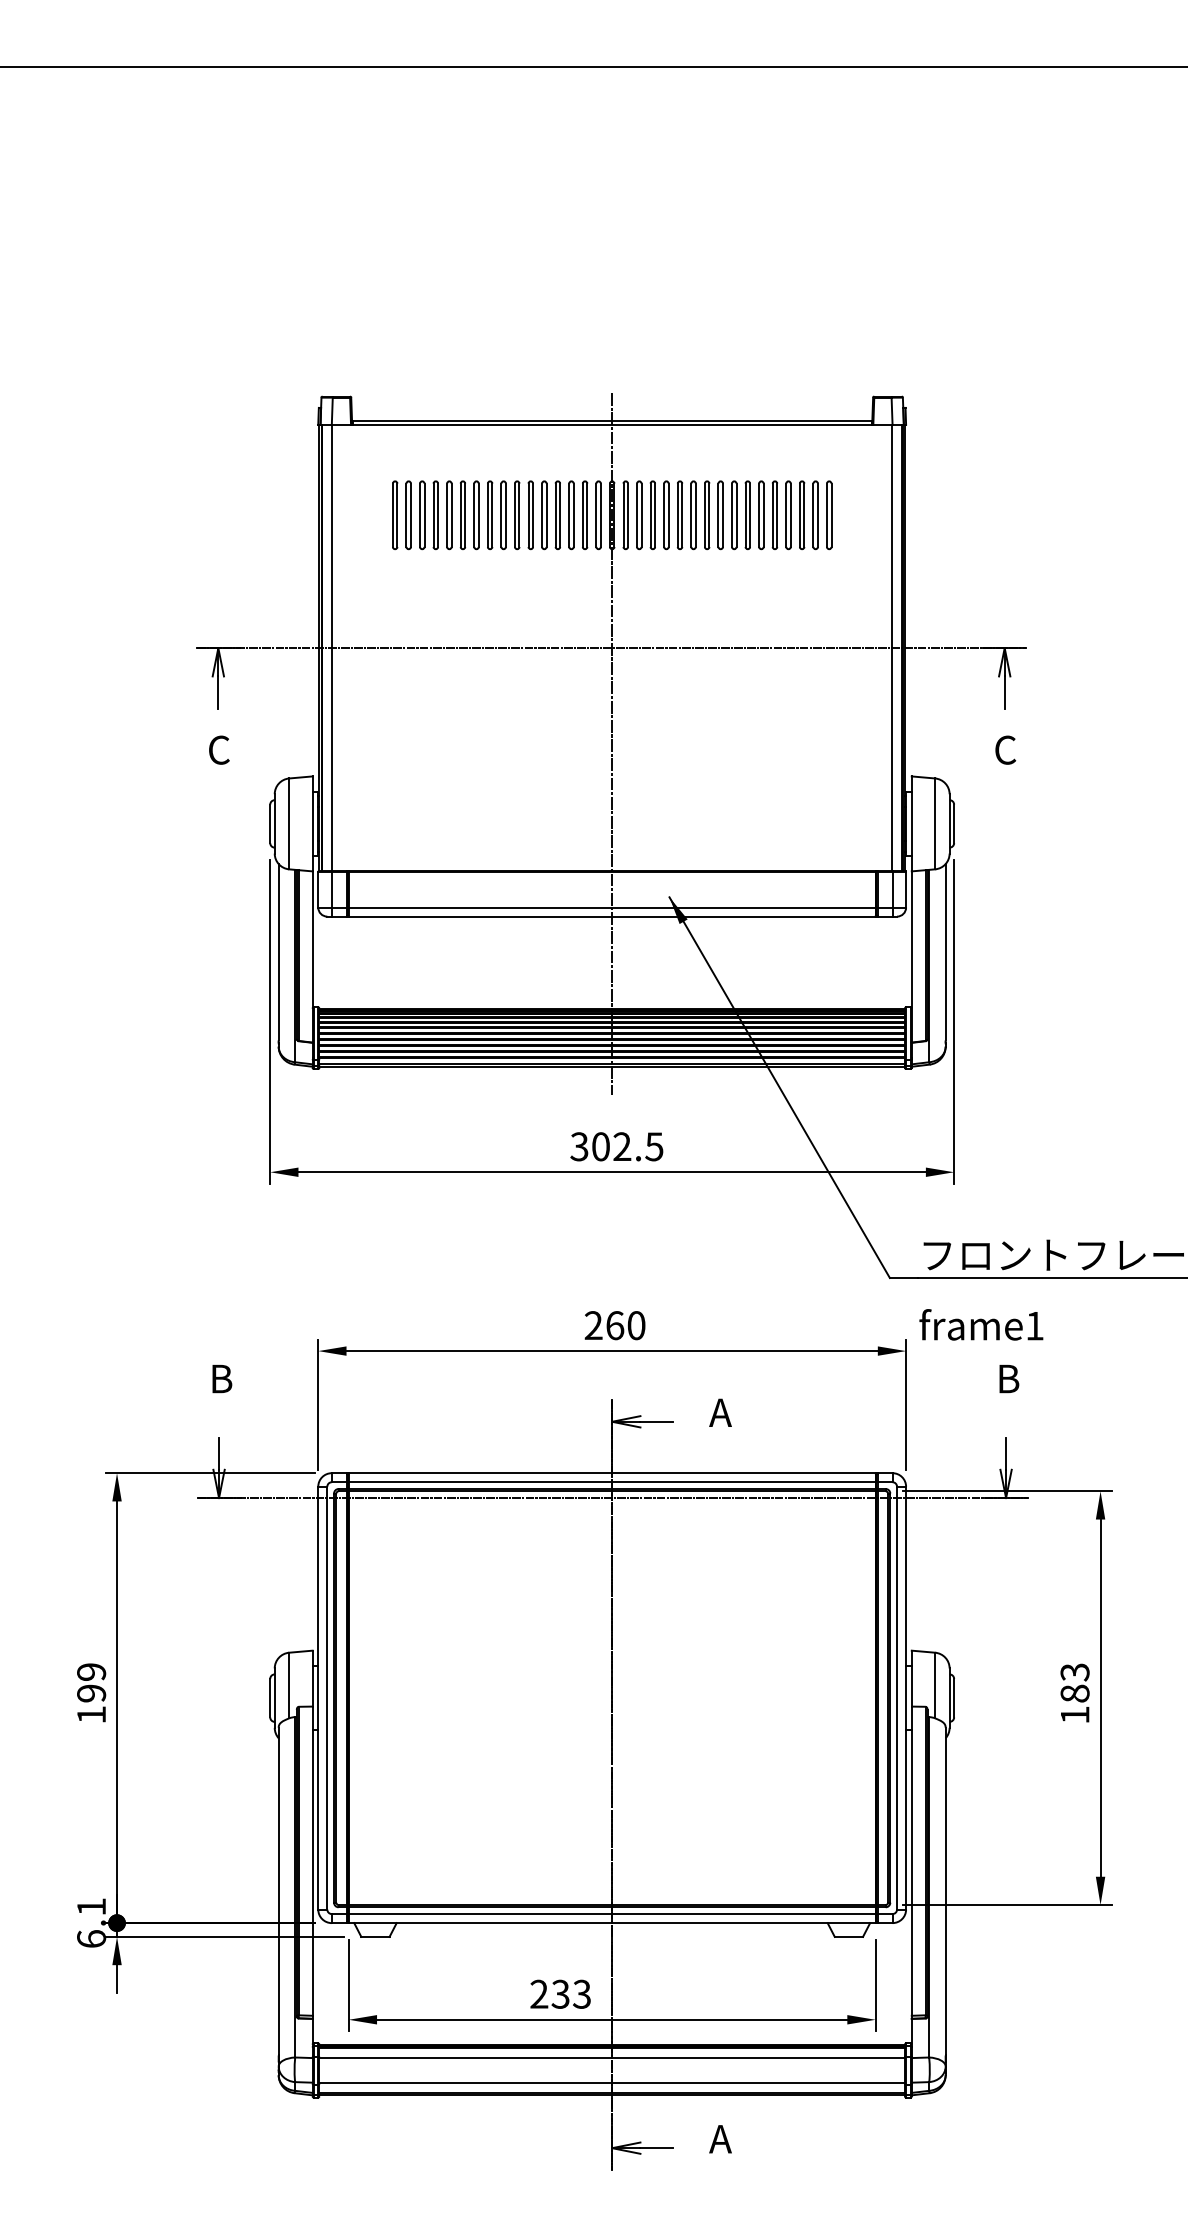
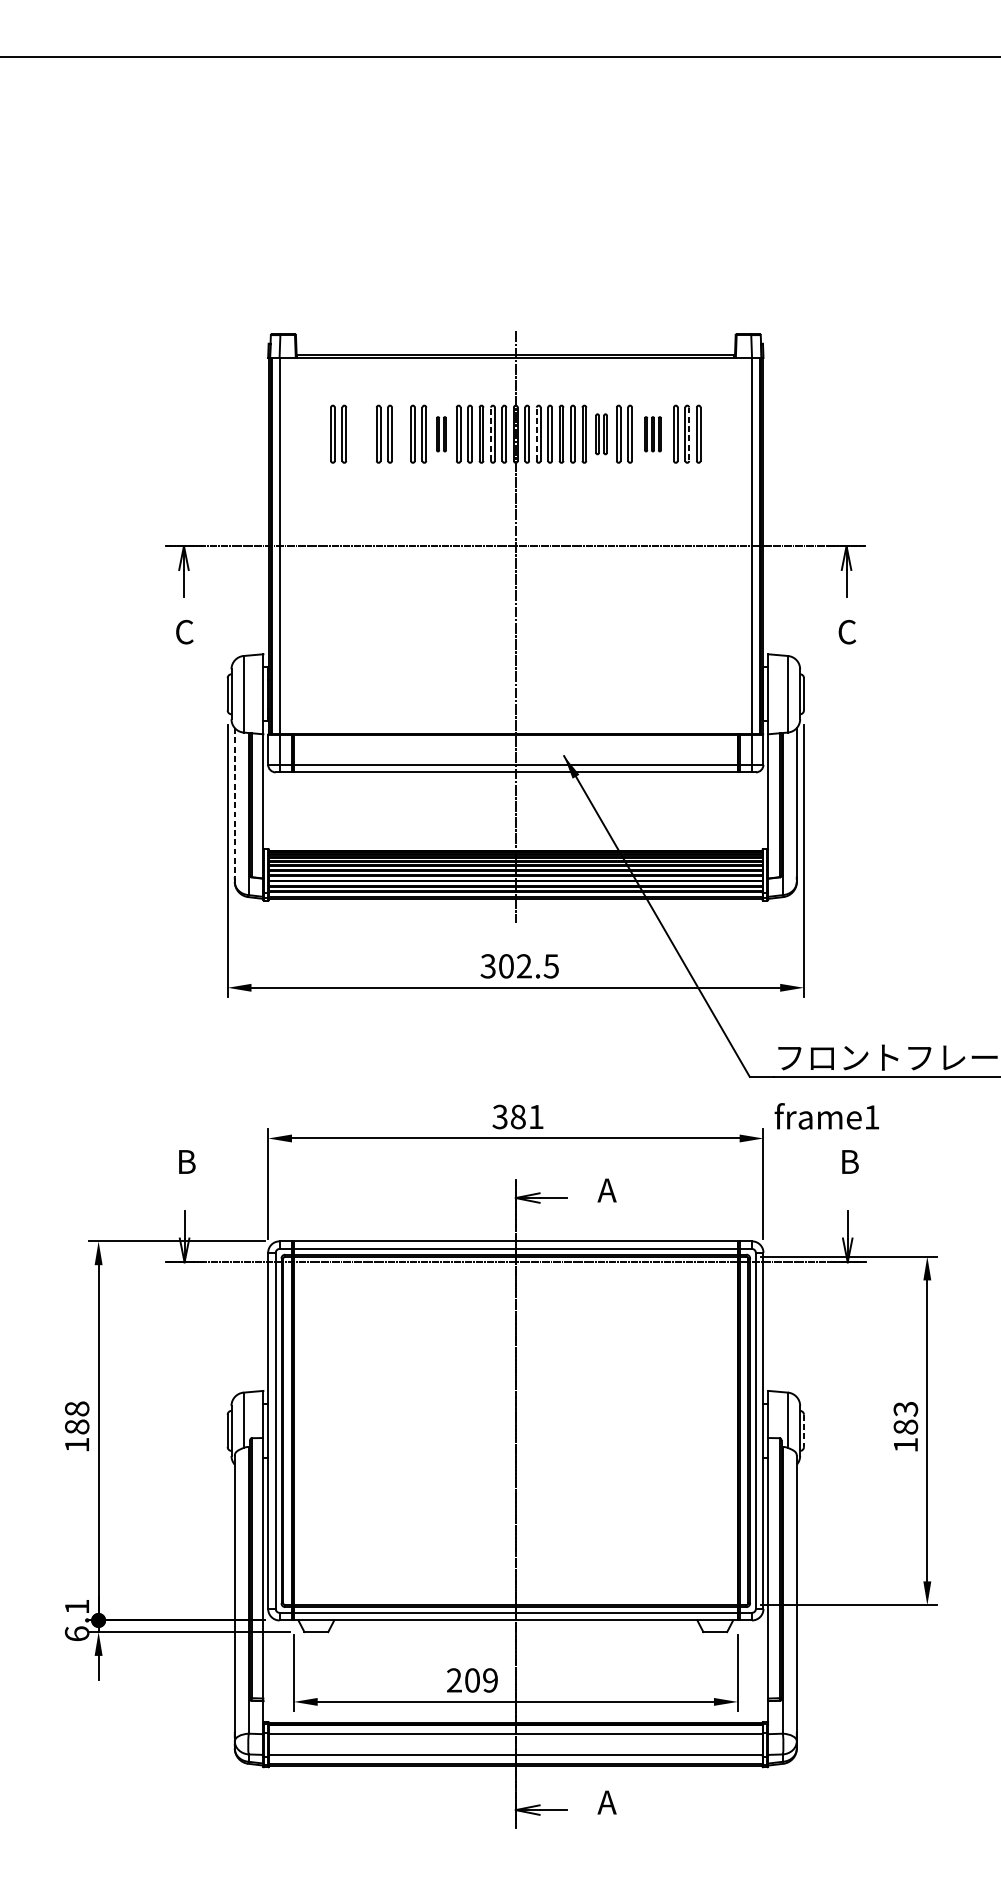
part: (428, 515) -> (361, 434), removed
part: (476, 515) -> (401, 434), removed
part: (523, 515) -> (441, 434), size x0.6
line: (582, 515) -> (490, 434), solid -> dashed
line: (637, 515) -> (537, 434), solid -> dashed
part: (713, 515) -> (601, 434), size x0.7
part: (774, 515) -> (652, 434), size x0.6
line: (817, 515) -> (688, 434), solid -> dashed
line: (278, 952) -> (234, 802), solid -> dashed
text: (614, 1325) -> (517, 1116), 260 -> 381
text: (91, 1682) -> (77, 1417), 199 -> 188
line: (954, 1698) -> (804, 1431), solid -> dashed
text: (570, 1993) -> (480, 1679), 233 -> 209

